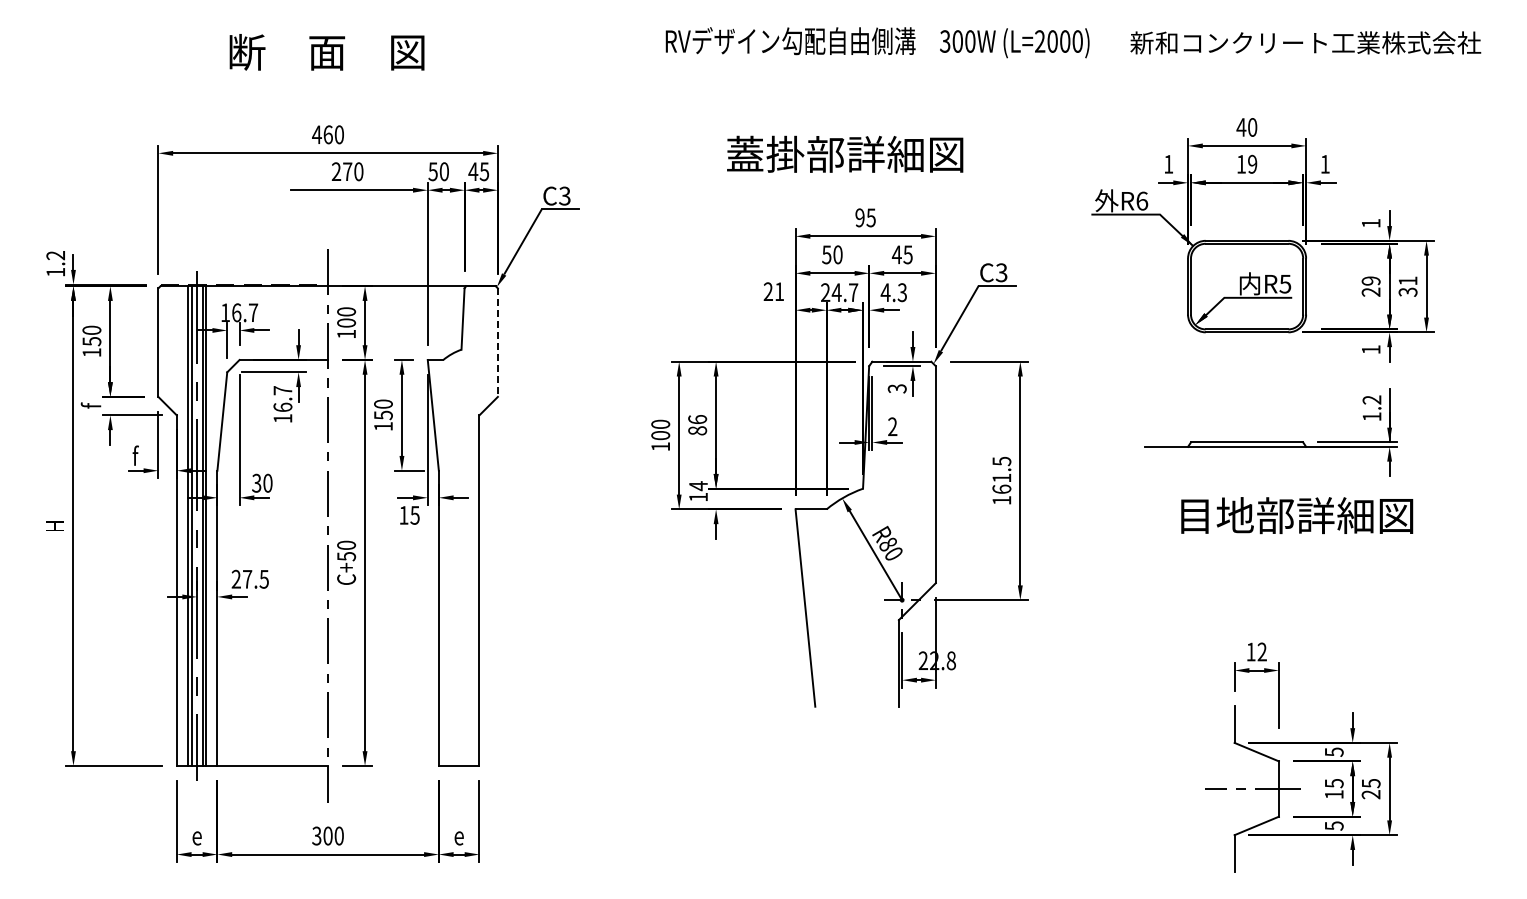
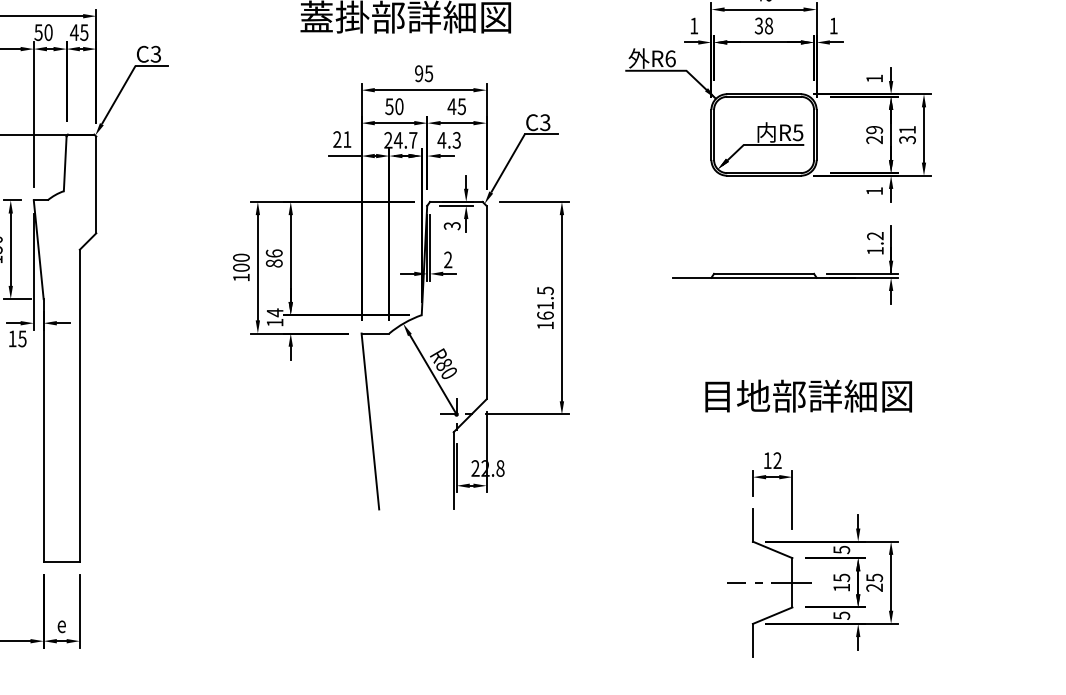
text: (1246, 163) -> (763, 25), 19 -> 38
line: (777, 310) -> (345, 156), added
line: (497, 343) -> (95, 185), dashed -> solid
text: (1297, 515) -> (808, 396), moved

